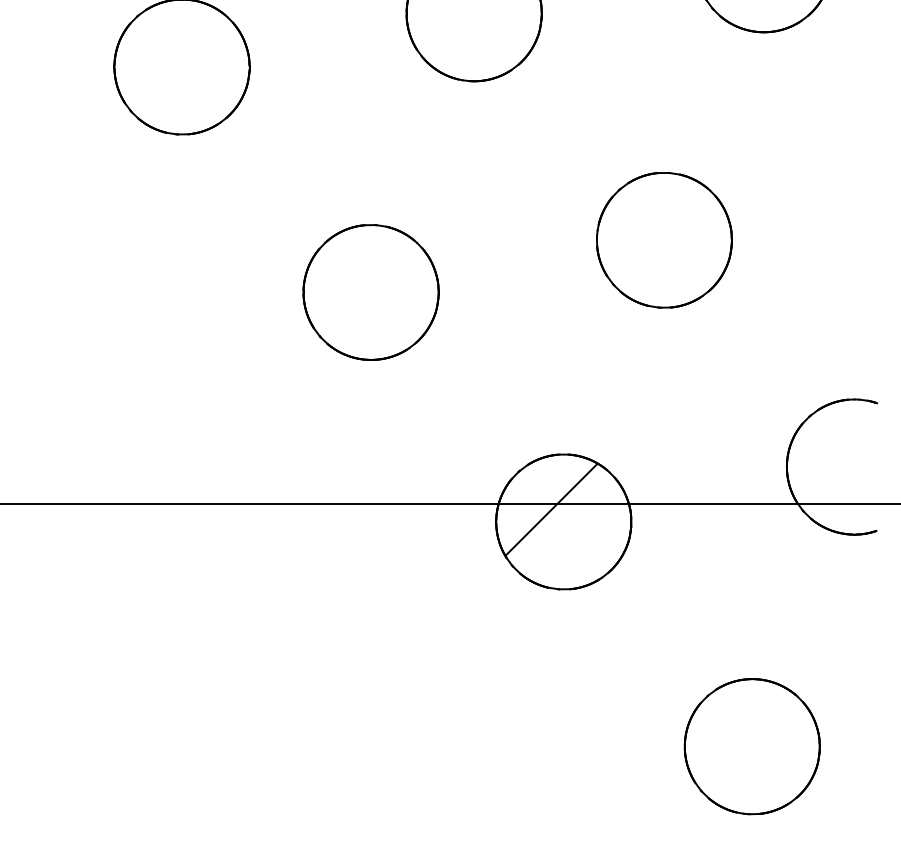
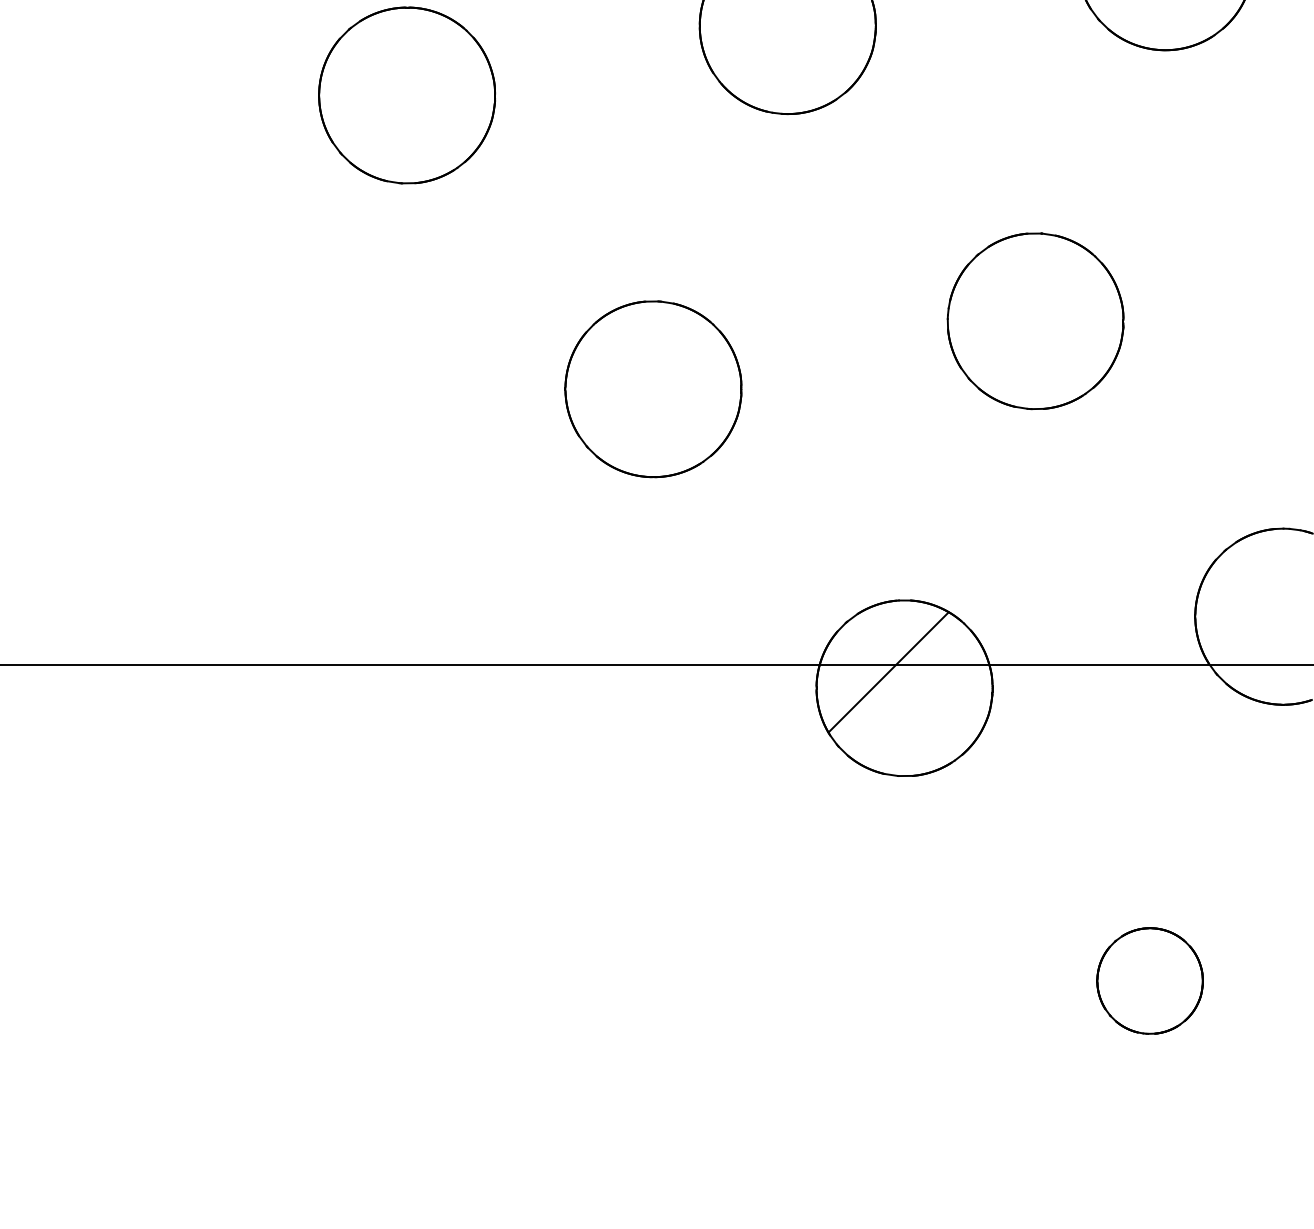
part: (751, 746) -> (1149, 980), size x0.6

